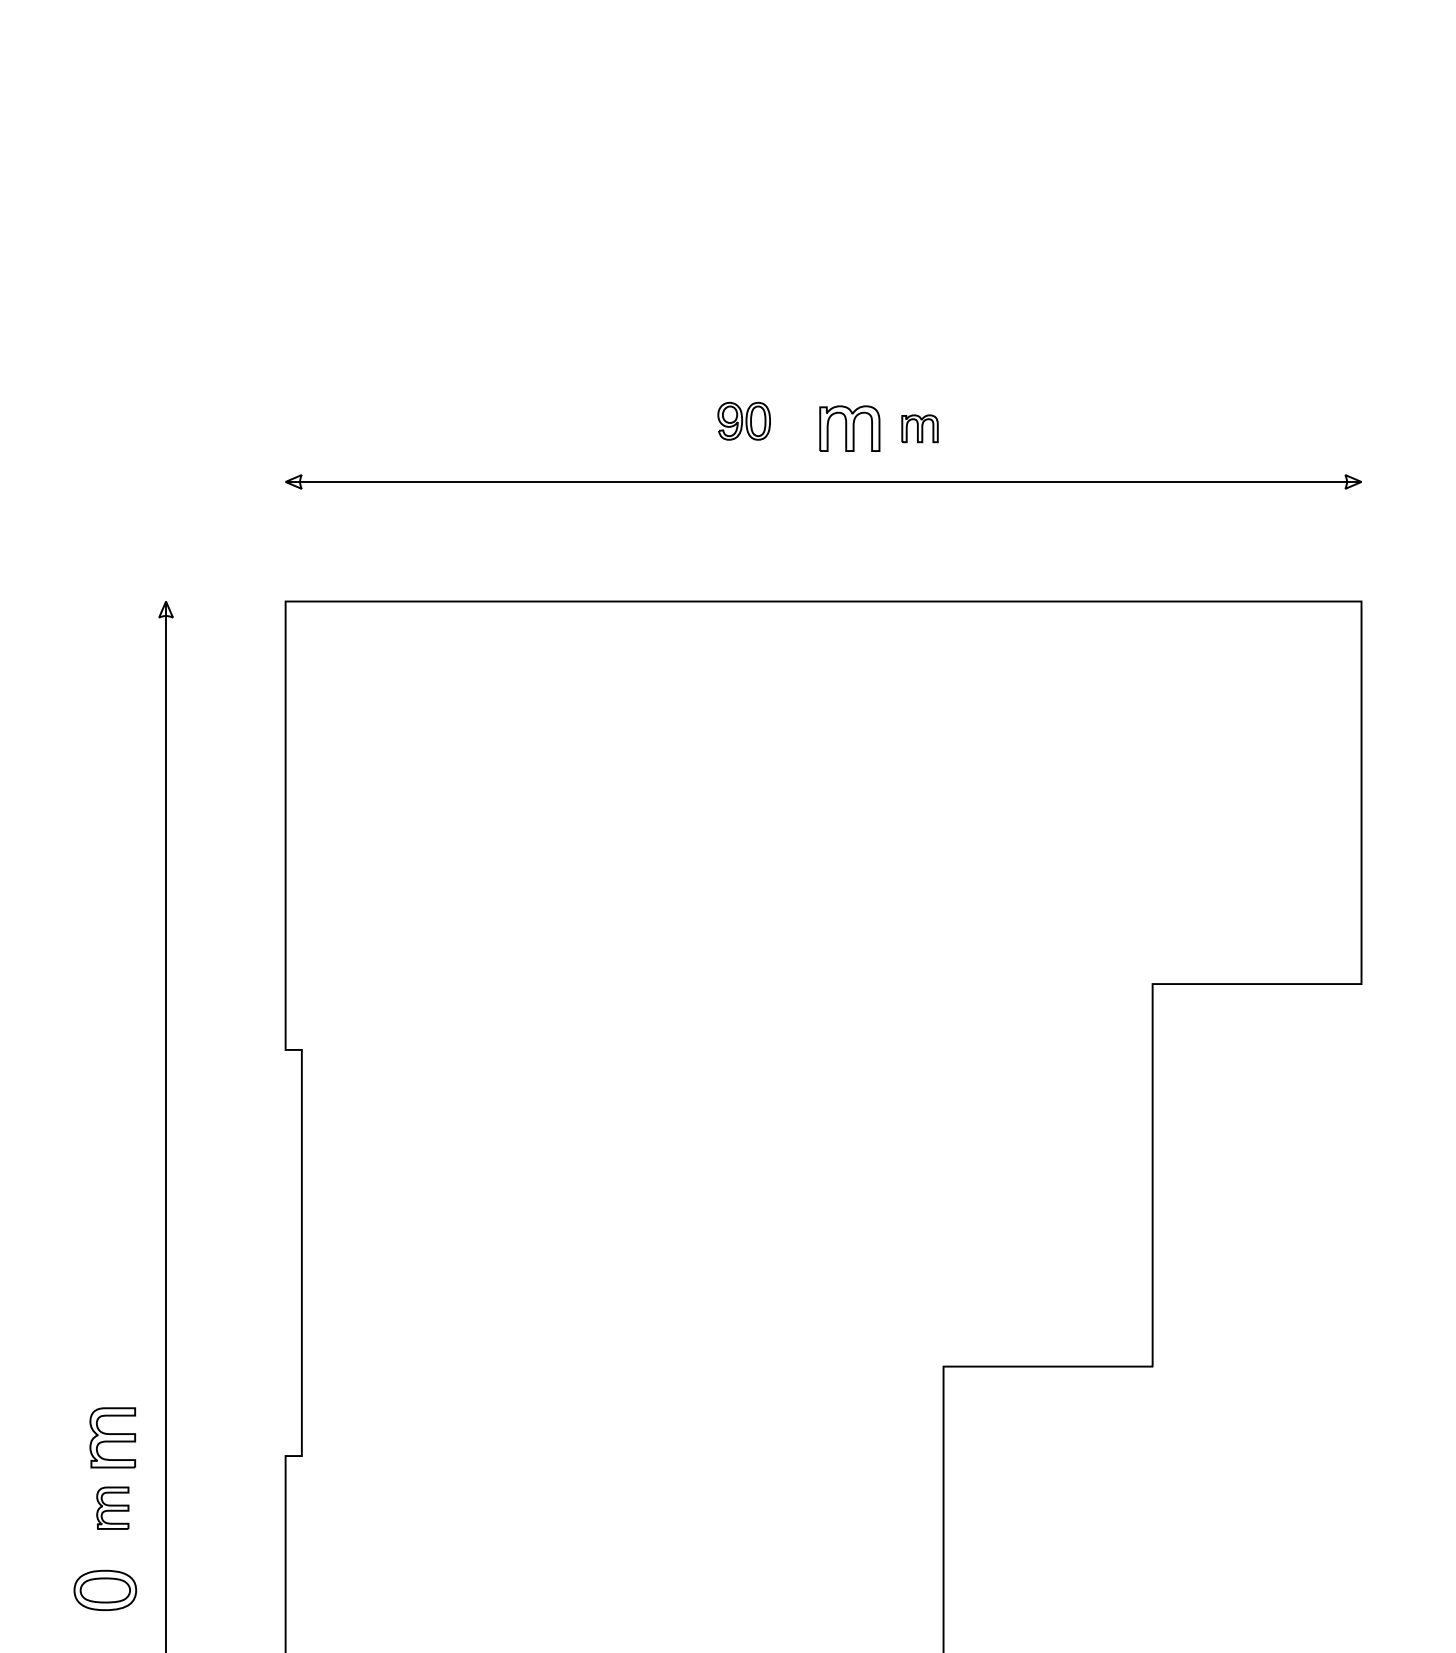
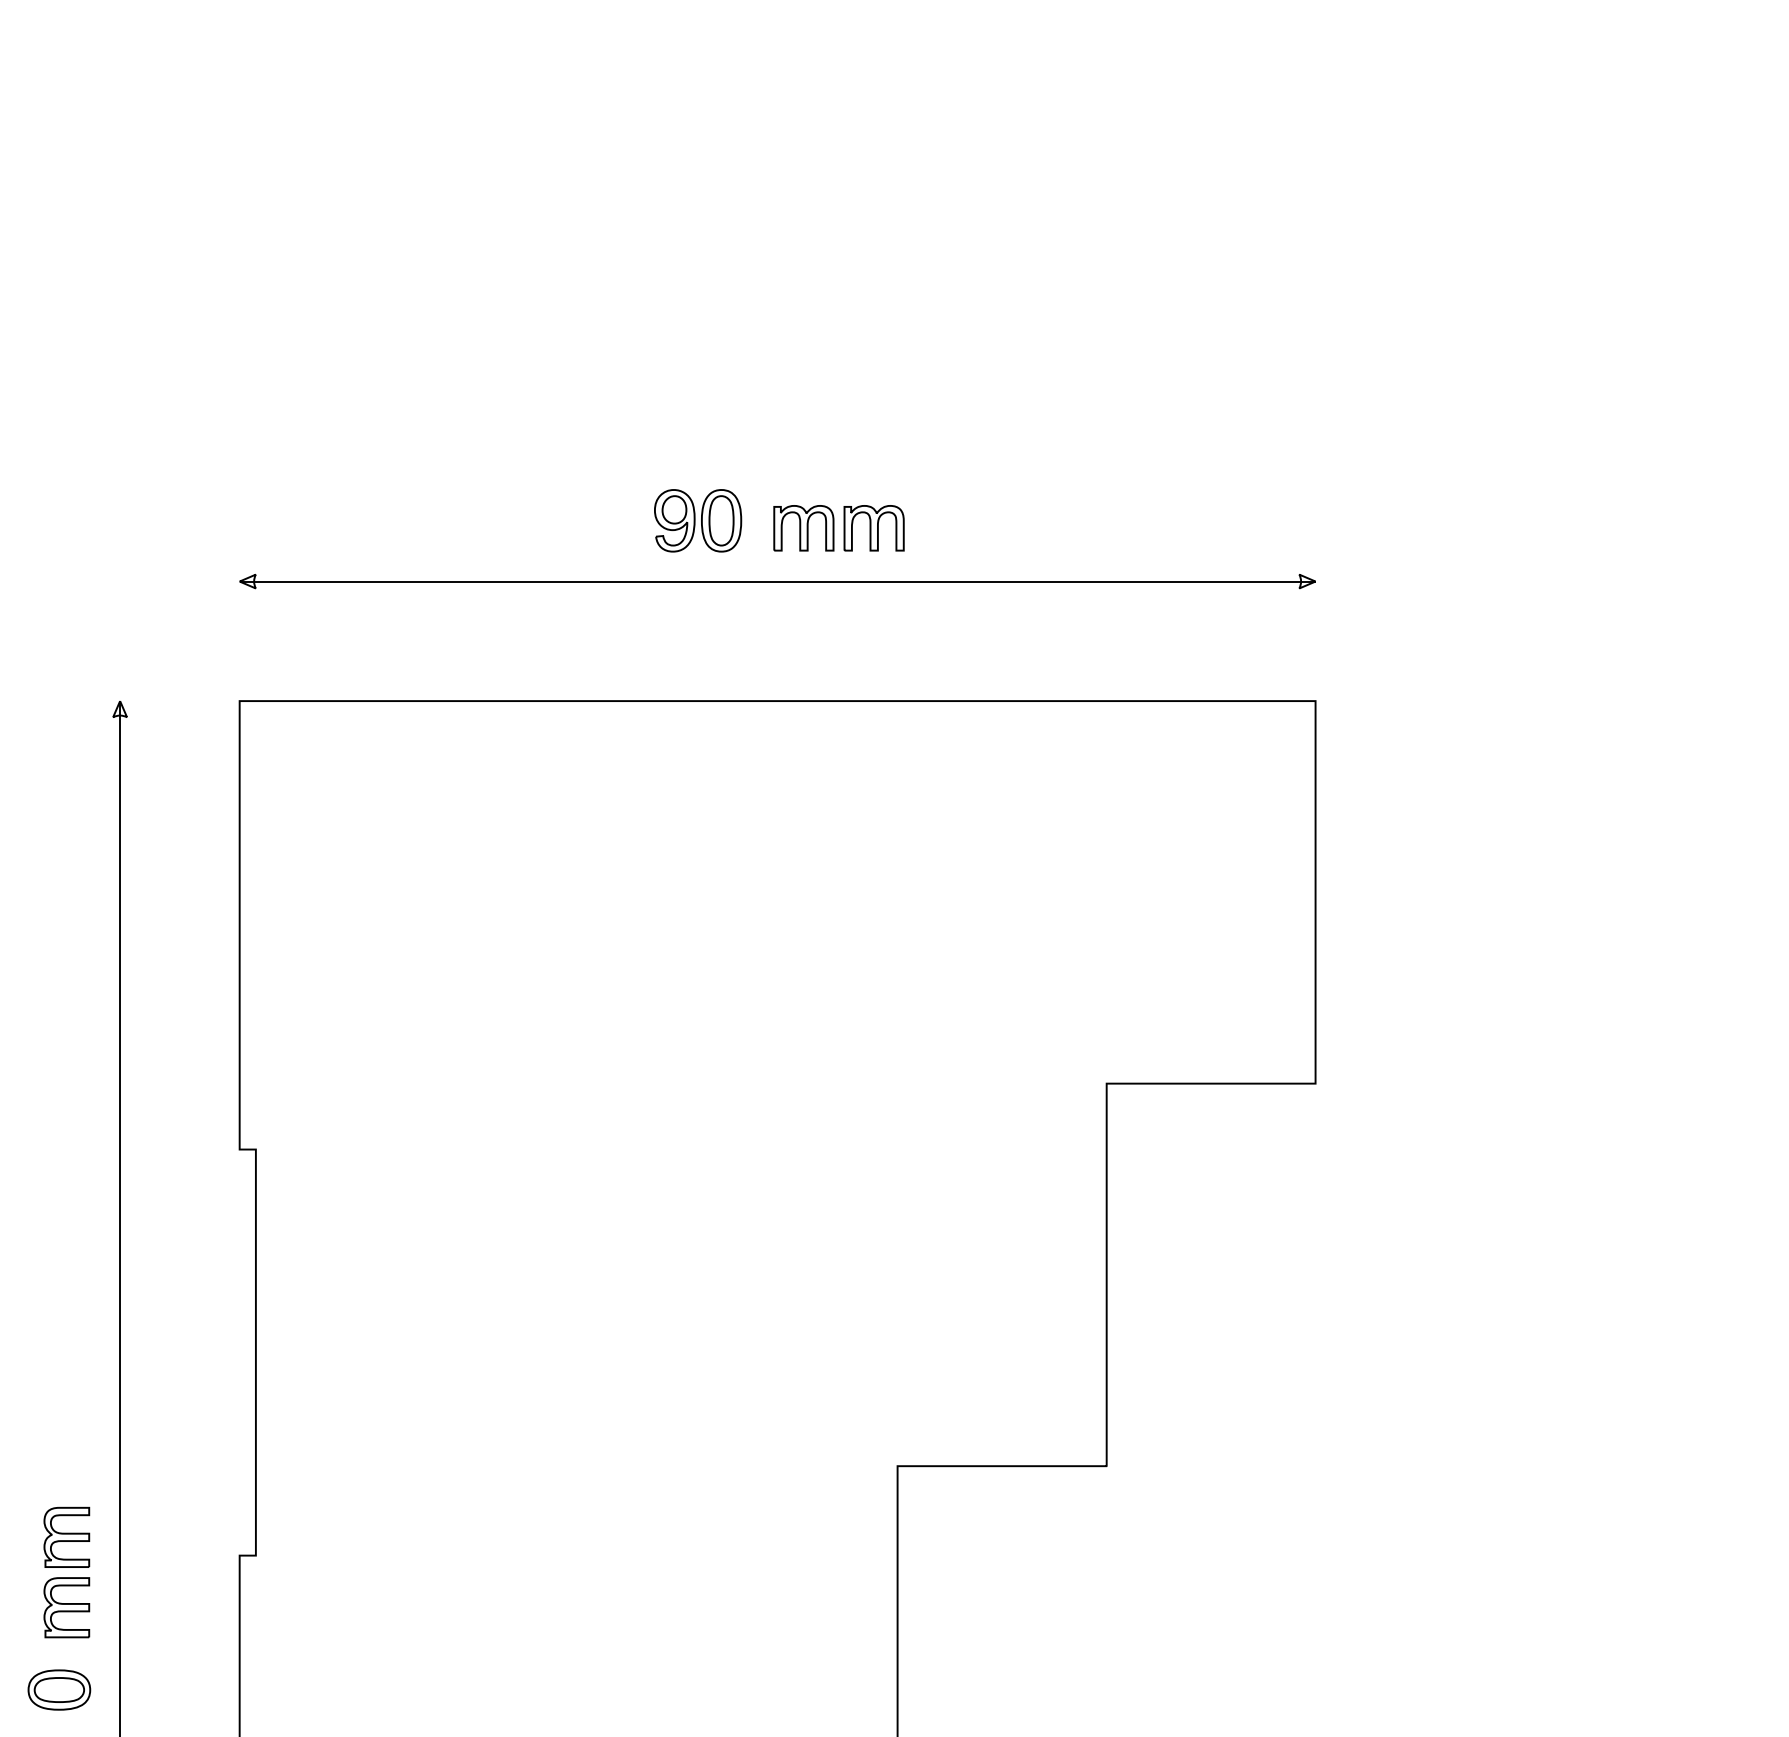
part: (744, 420) -> (698, 520), size x1.67
part: (919, 428) -> (873, 528), size x1.67
part: (112, 1507) -> (66, 1607), size x1.43

